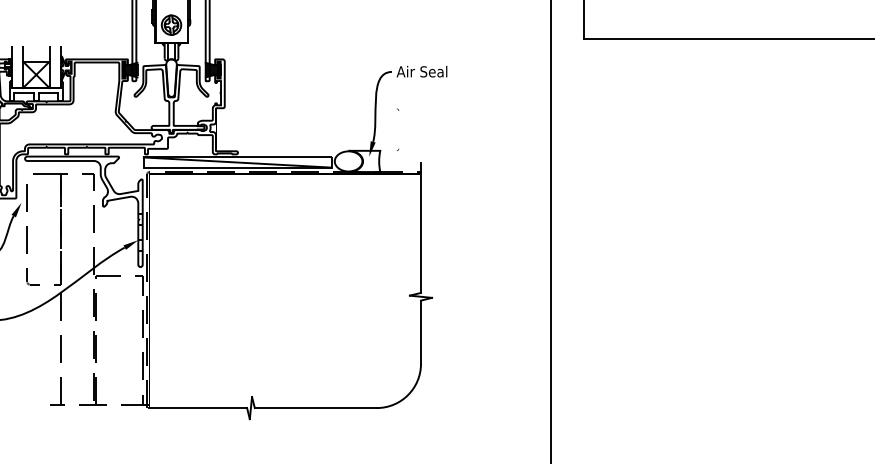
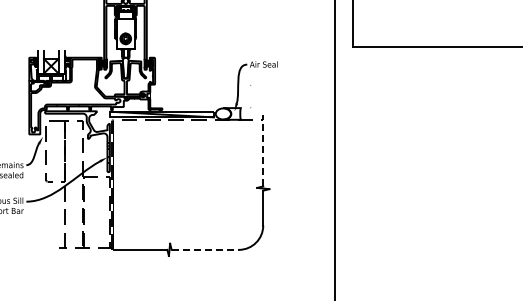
line: (421, 227) -> (263, 150), solid -> dashed
line: (316, 407) -> (205, 249), solid -> dashed

